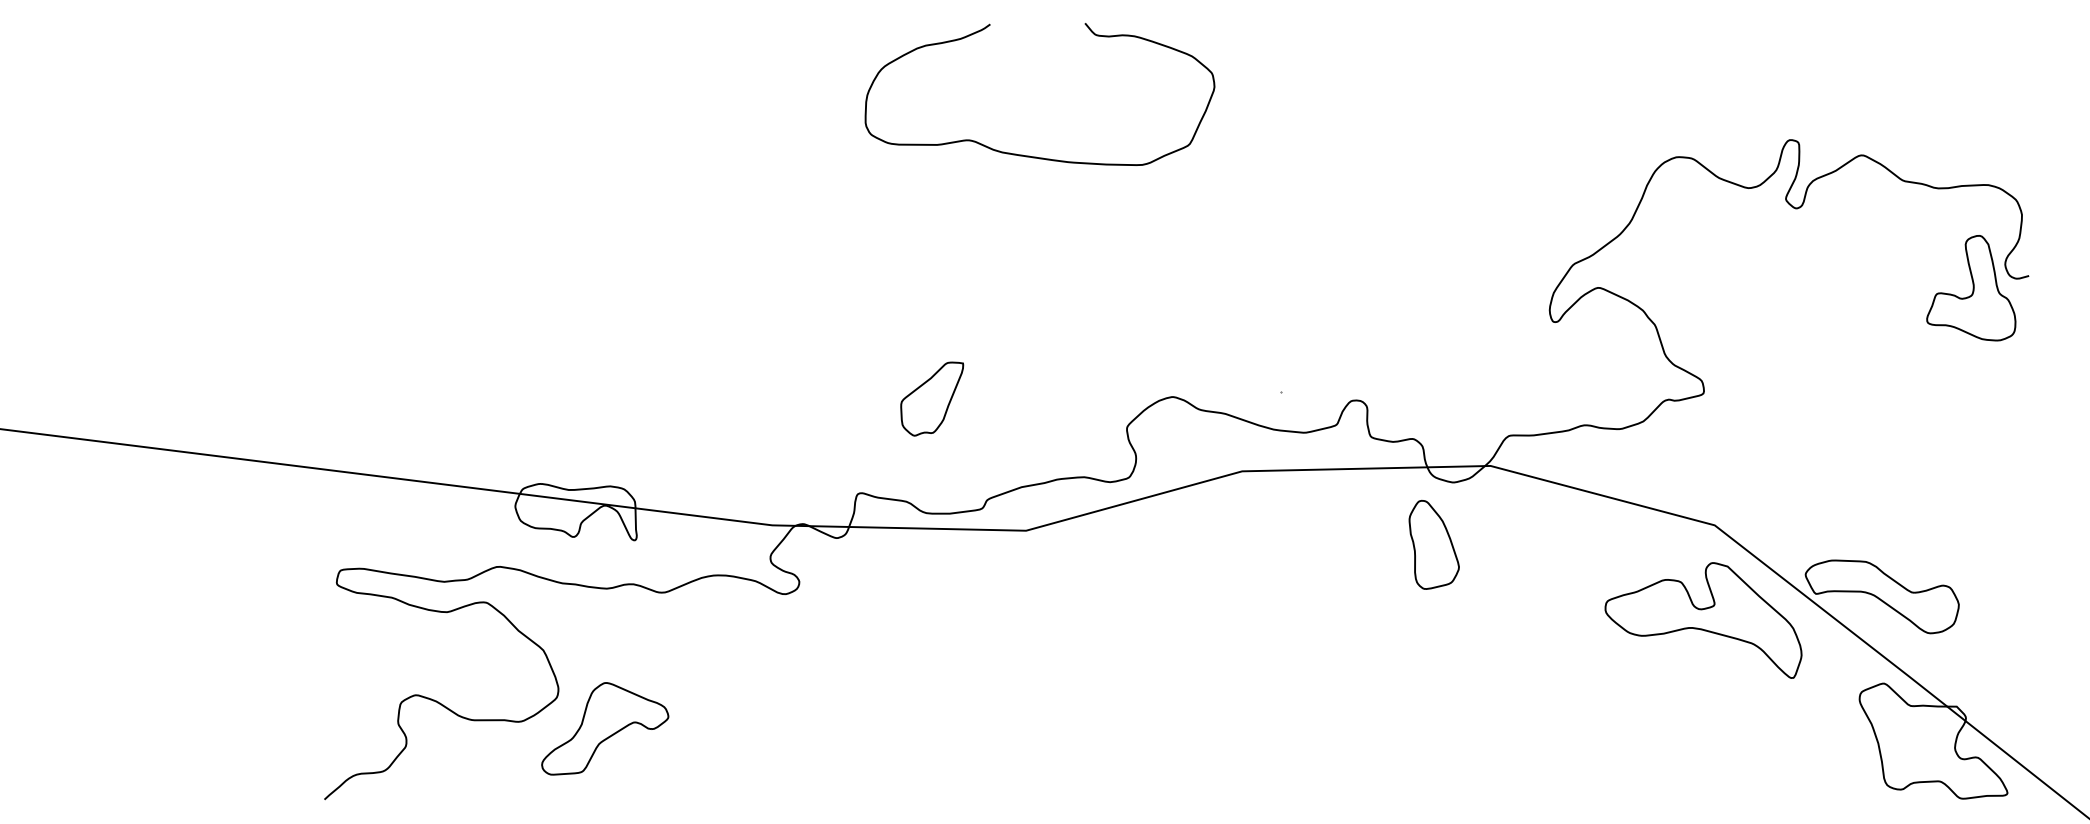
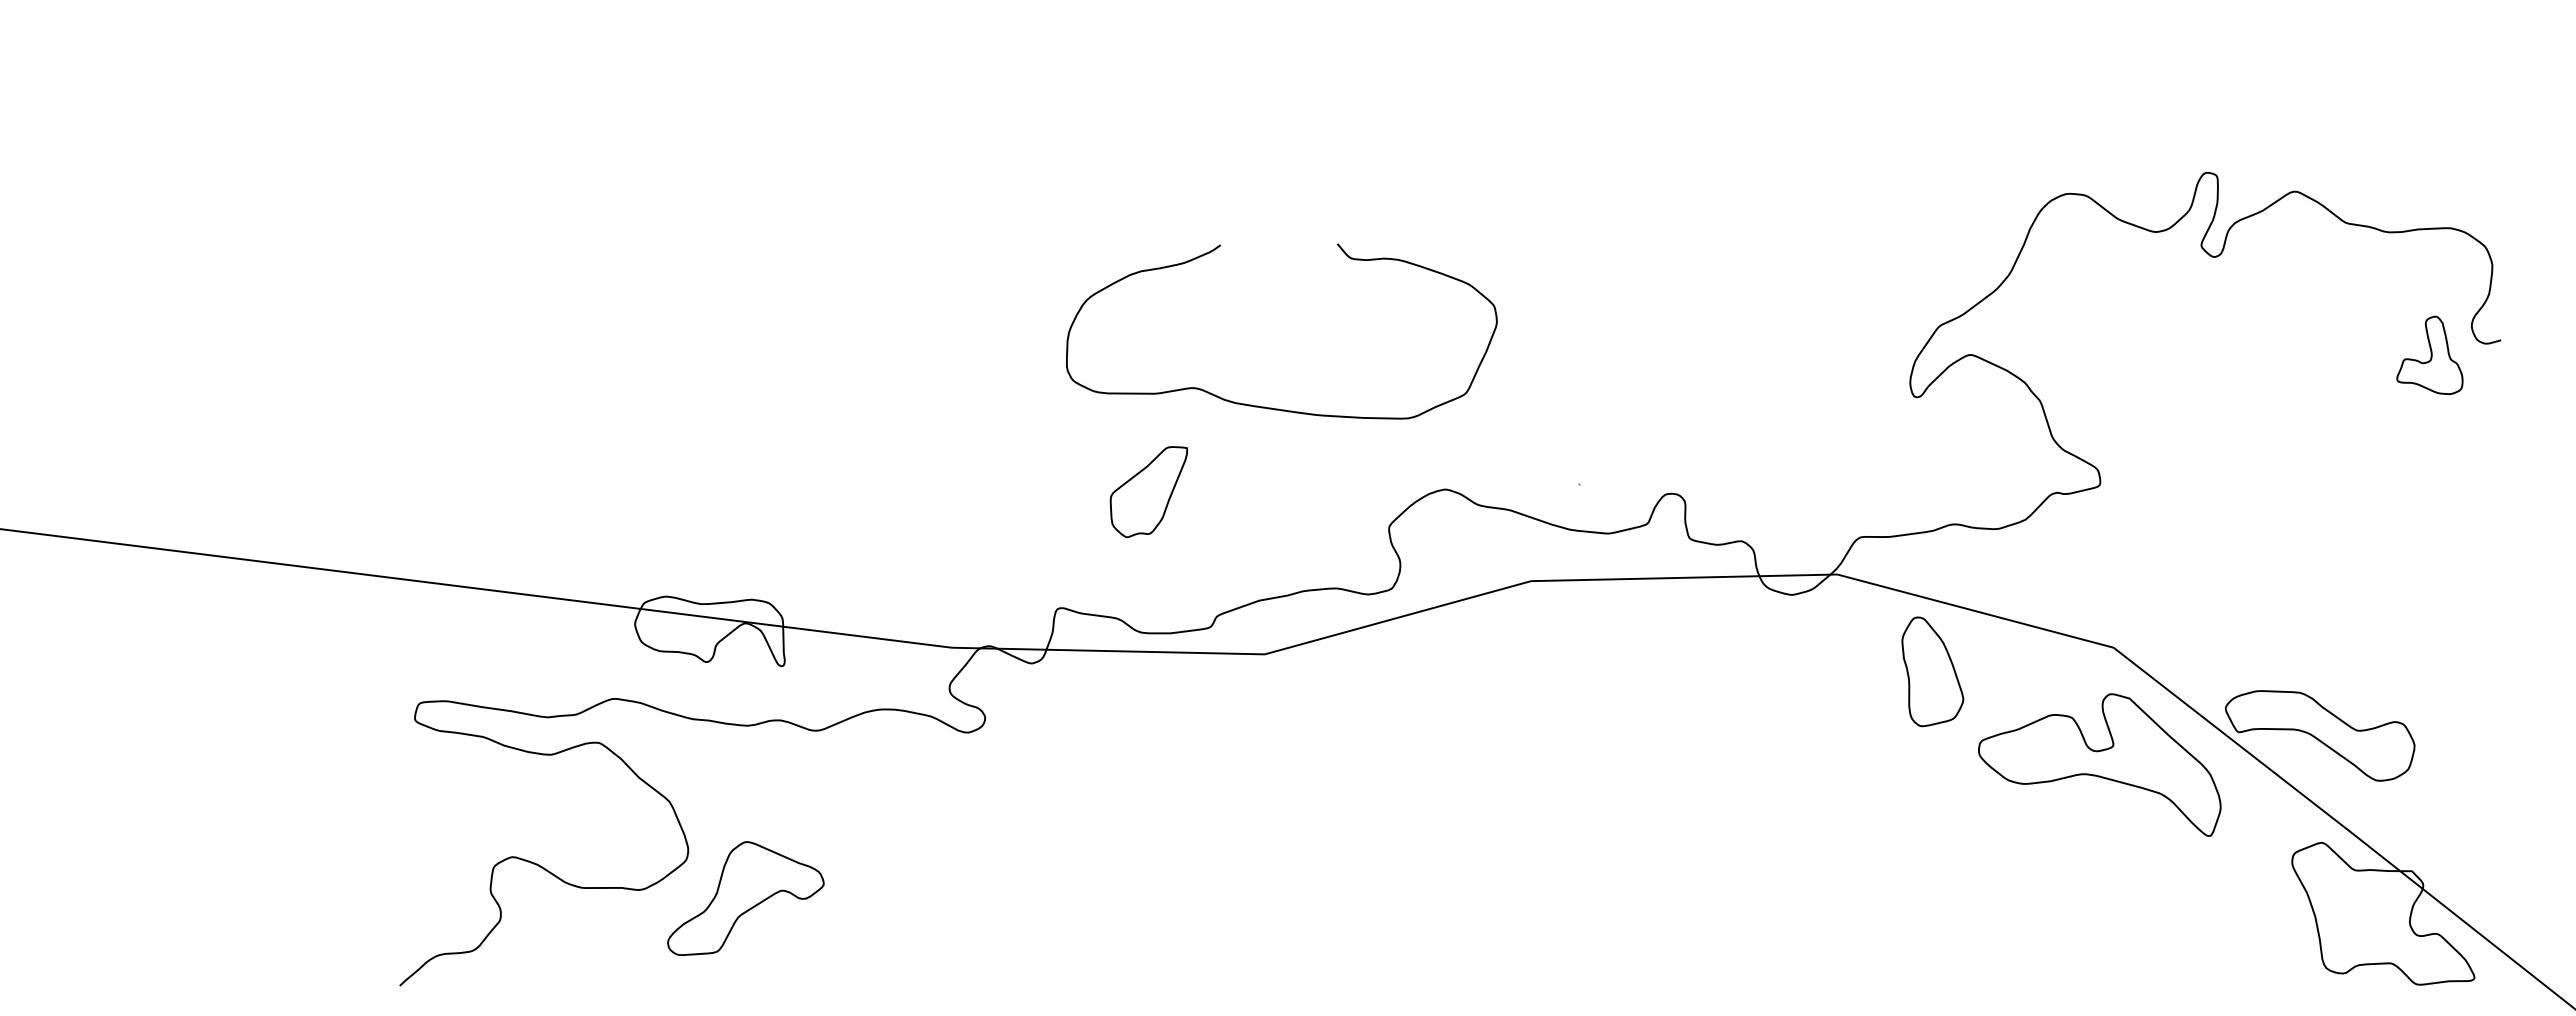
curve: (1031, 156) -> (1271, 407), moved
part: (1970, 288) -> (2429, 355), size x0.6
part: (1433, 544) -> (1932, 671), moved

